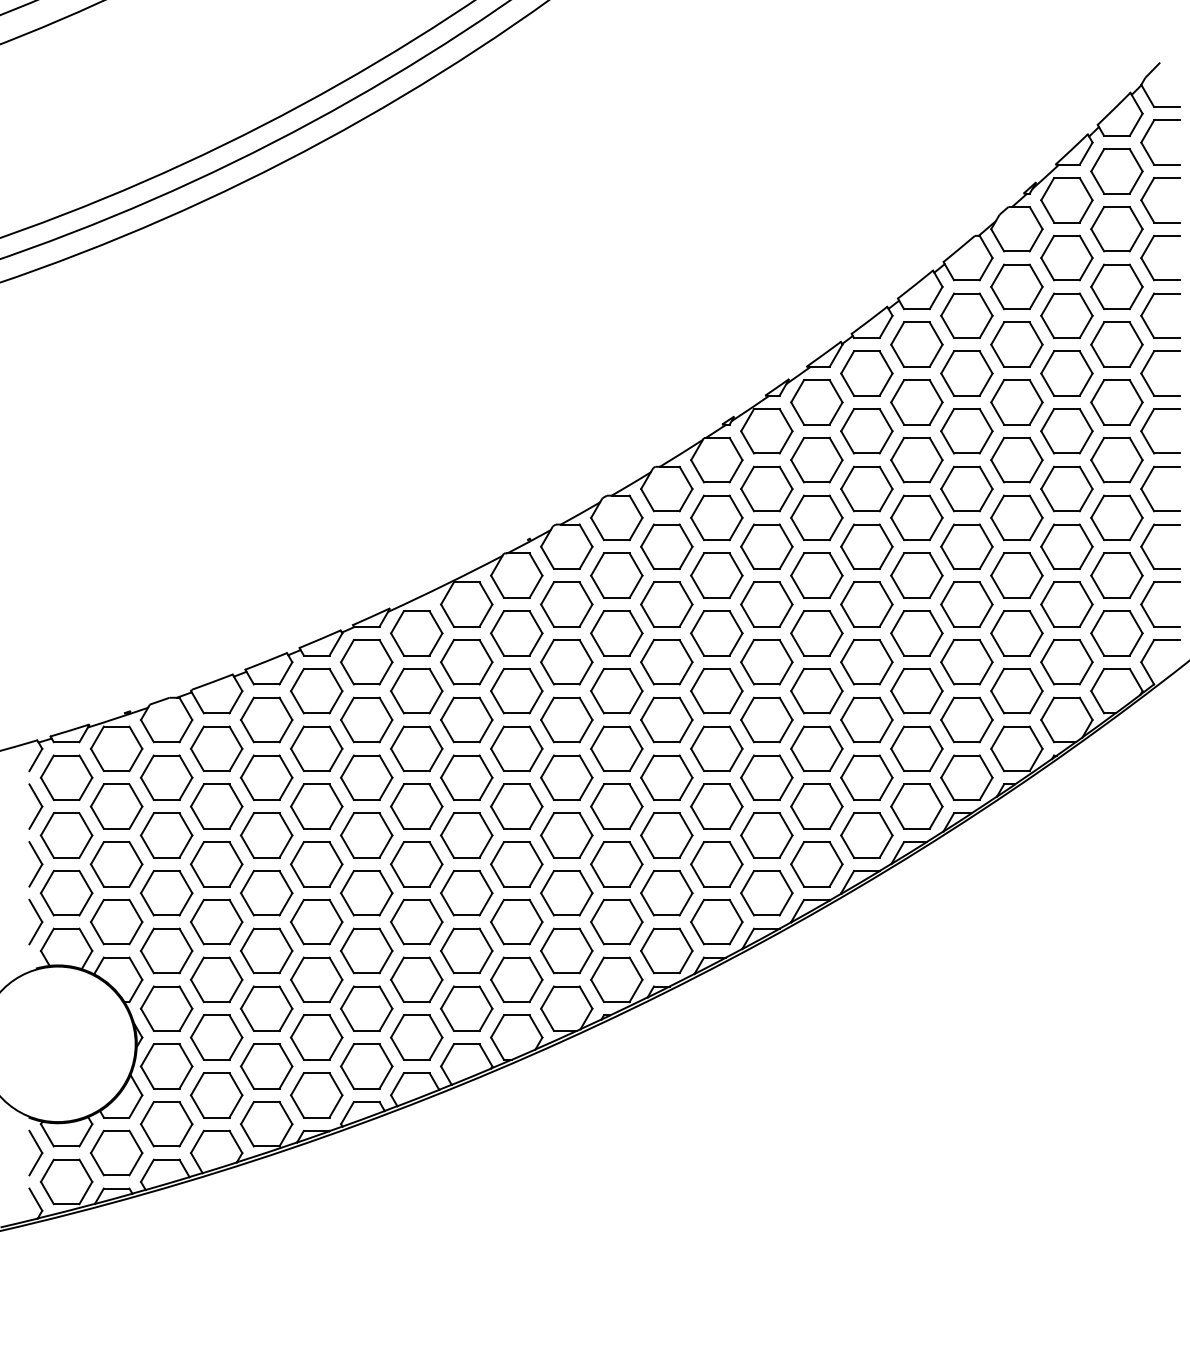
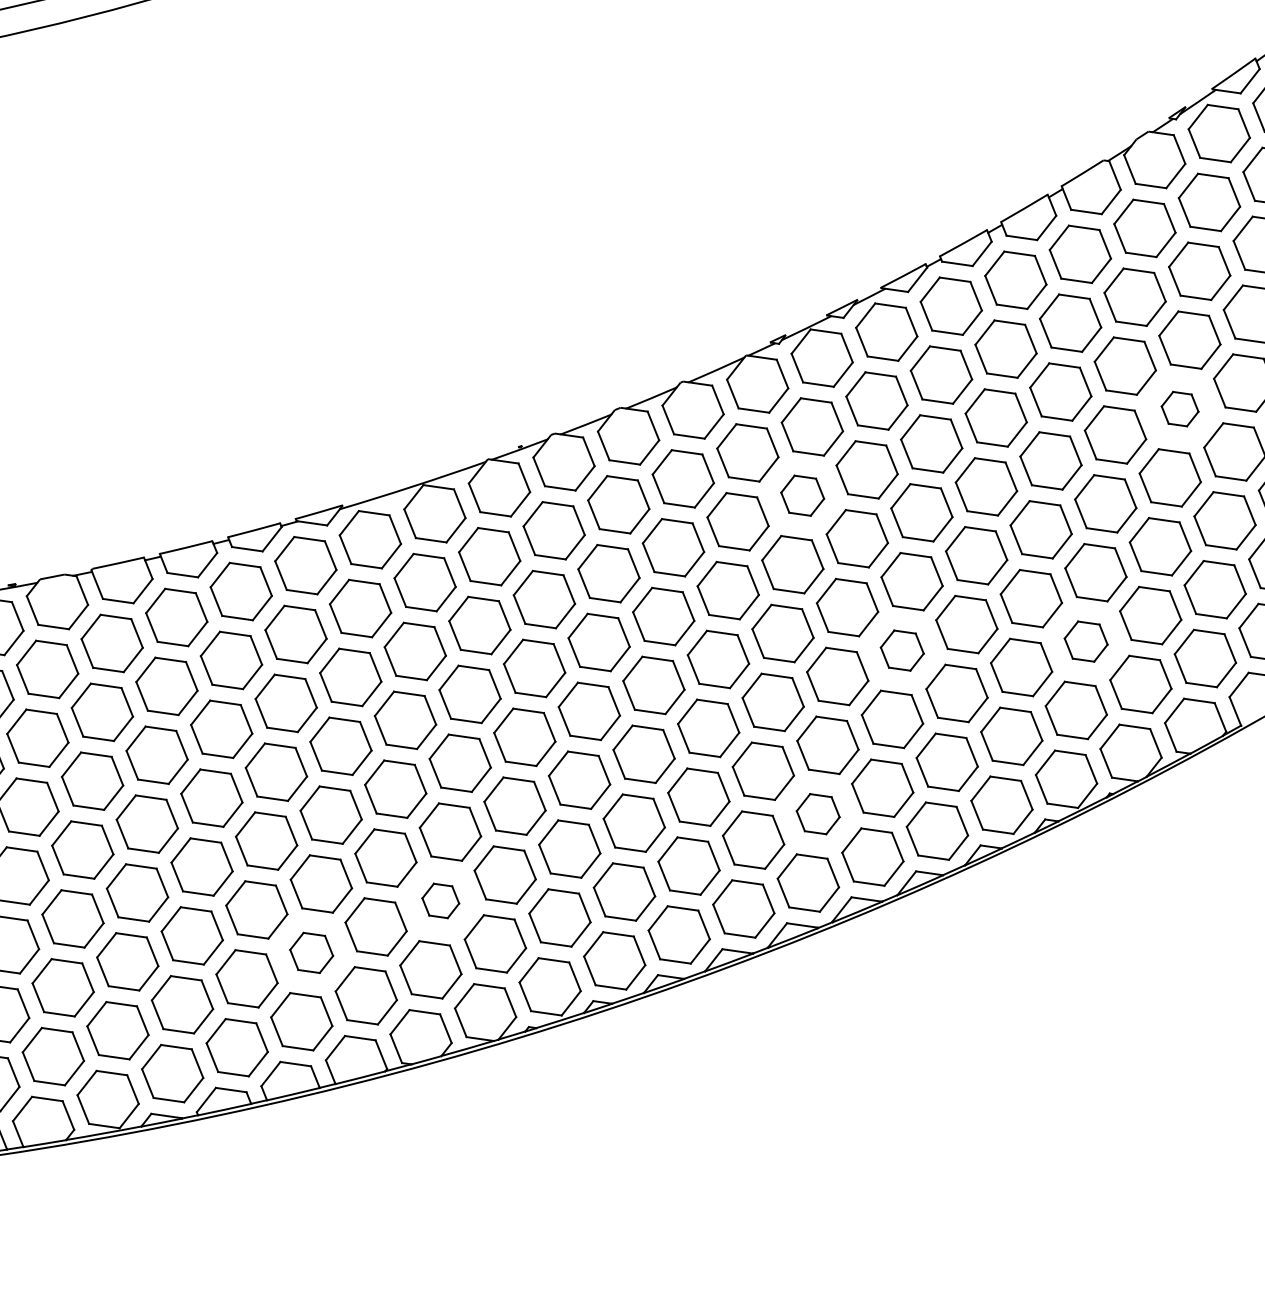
part: (1066, 431) -> (1179, 409), size x0.6
part: (766, 546) -> (802, 495), size x0.7
part: (1016, 633) -> (1085, 641), size x0.7
part: (866, 662) -> (901, 650), size x0.7
part: (816, 806) -> (817, 814), size x0.7
part: (516, 921) -> (440, 900), size x0.6
part: (416, 979) -> (311, 952), size x0.7

